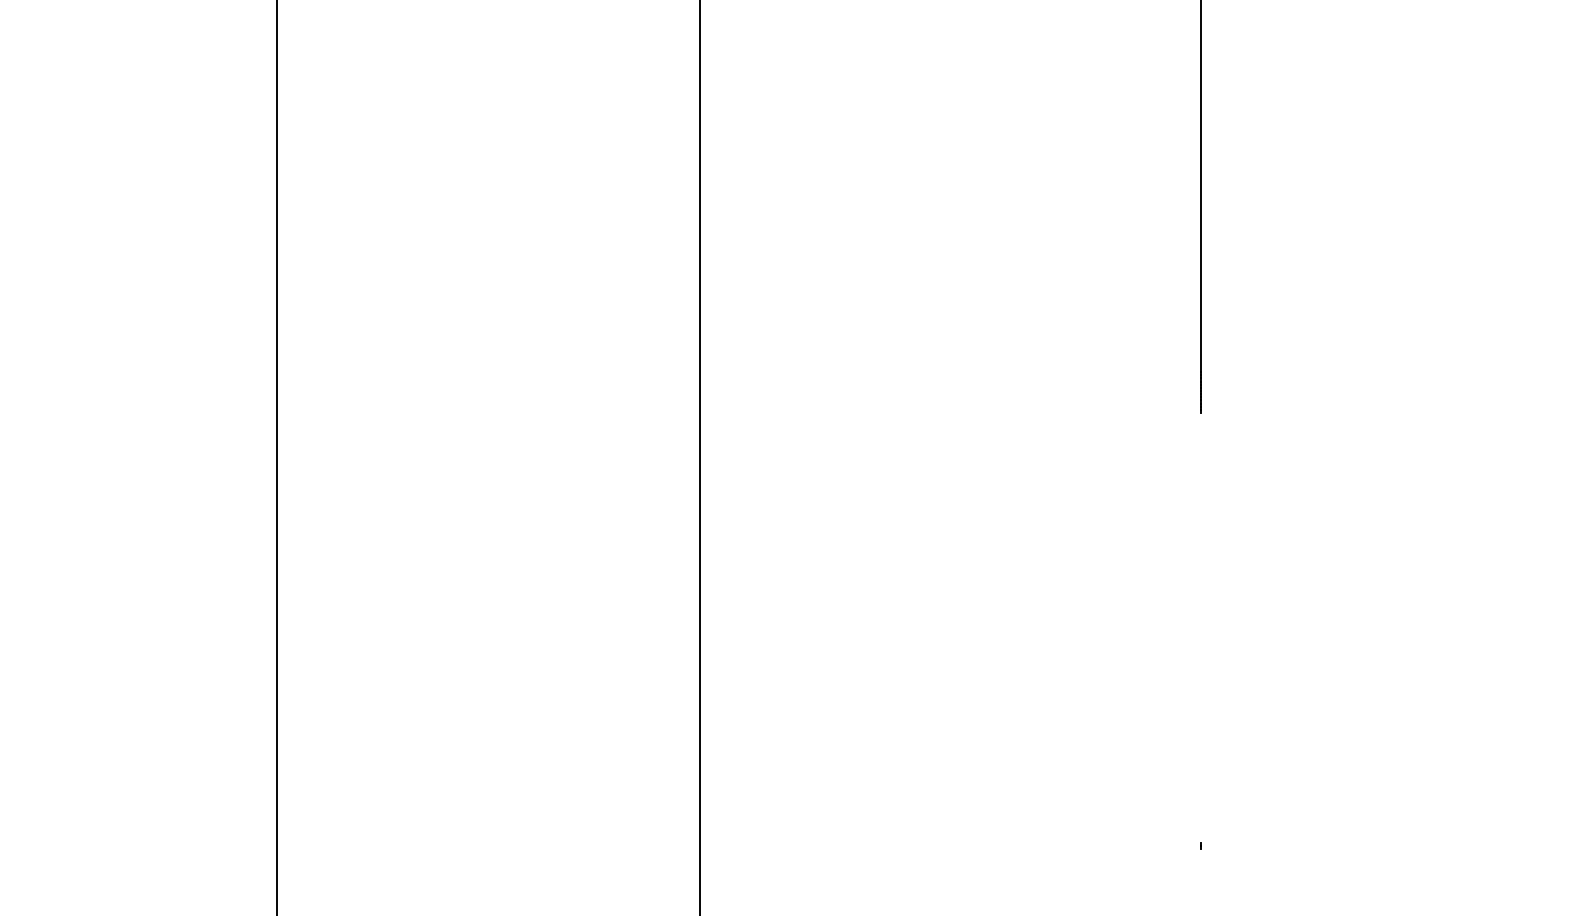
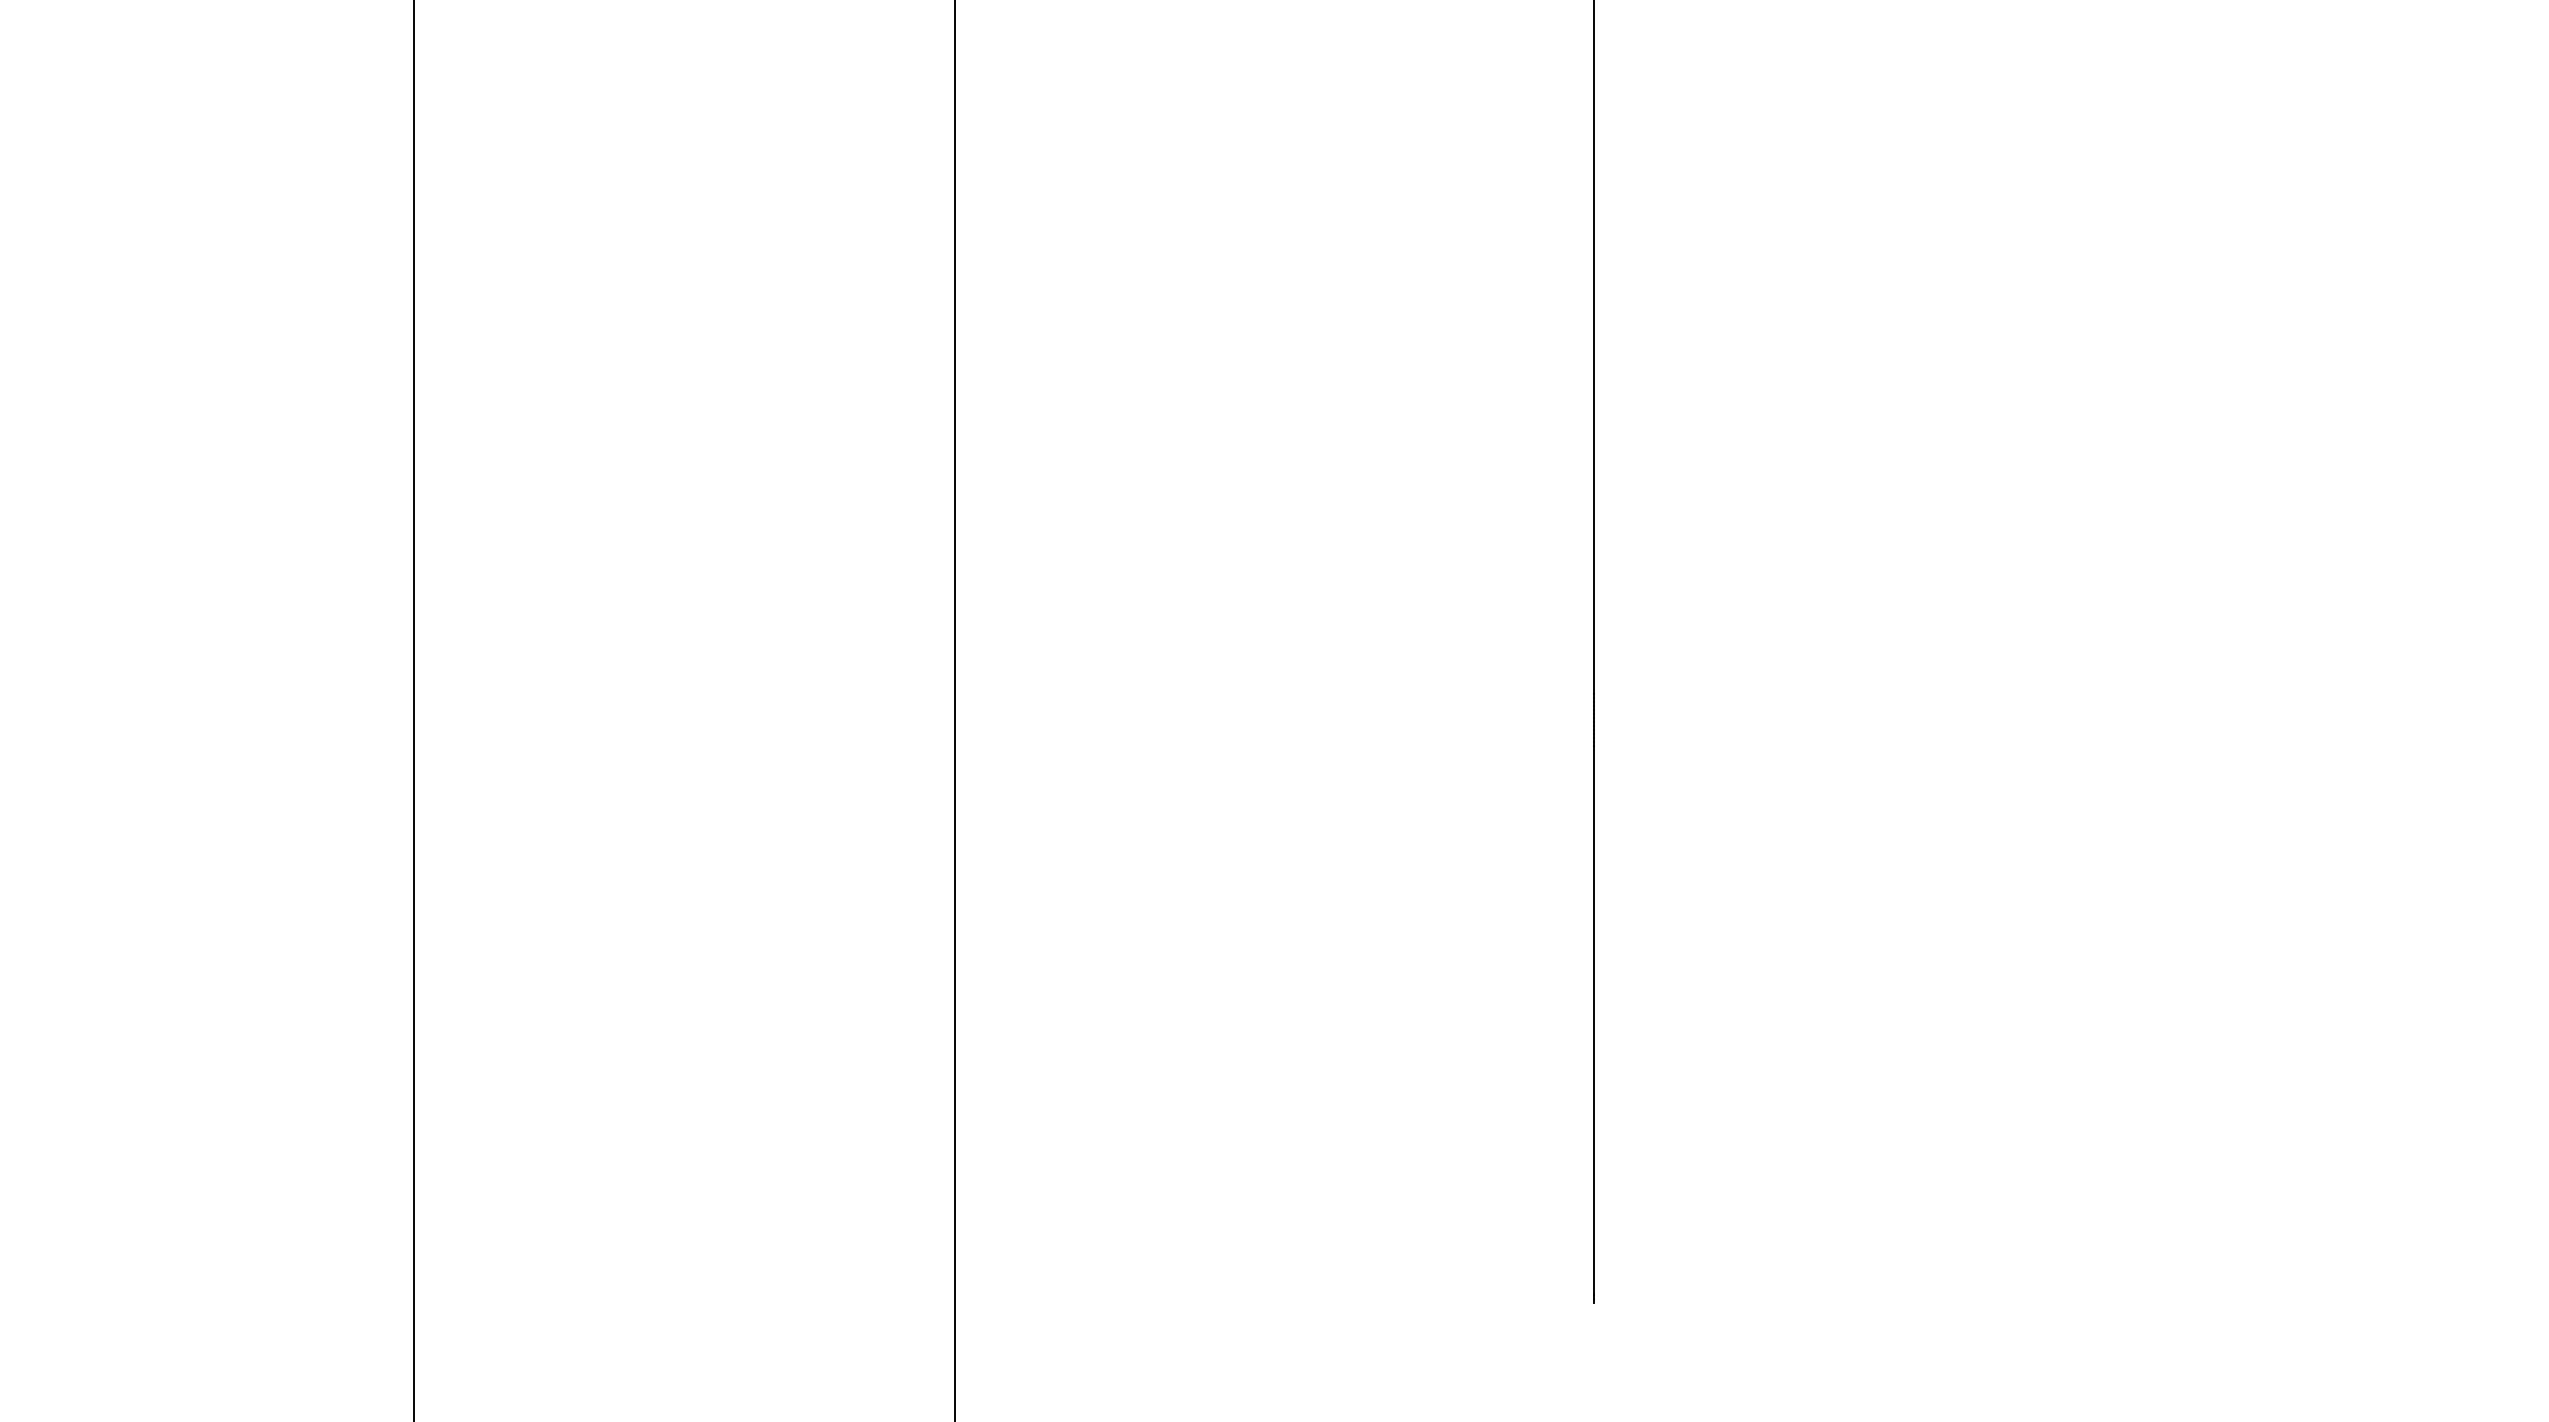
line: (1201, 627) -> (1594, 1020), added

